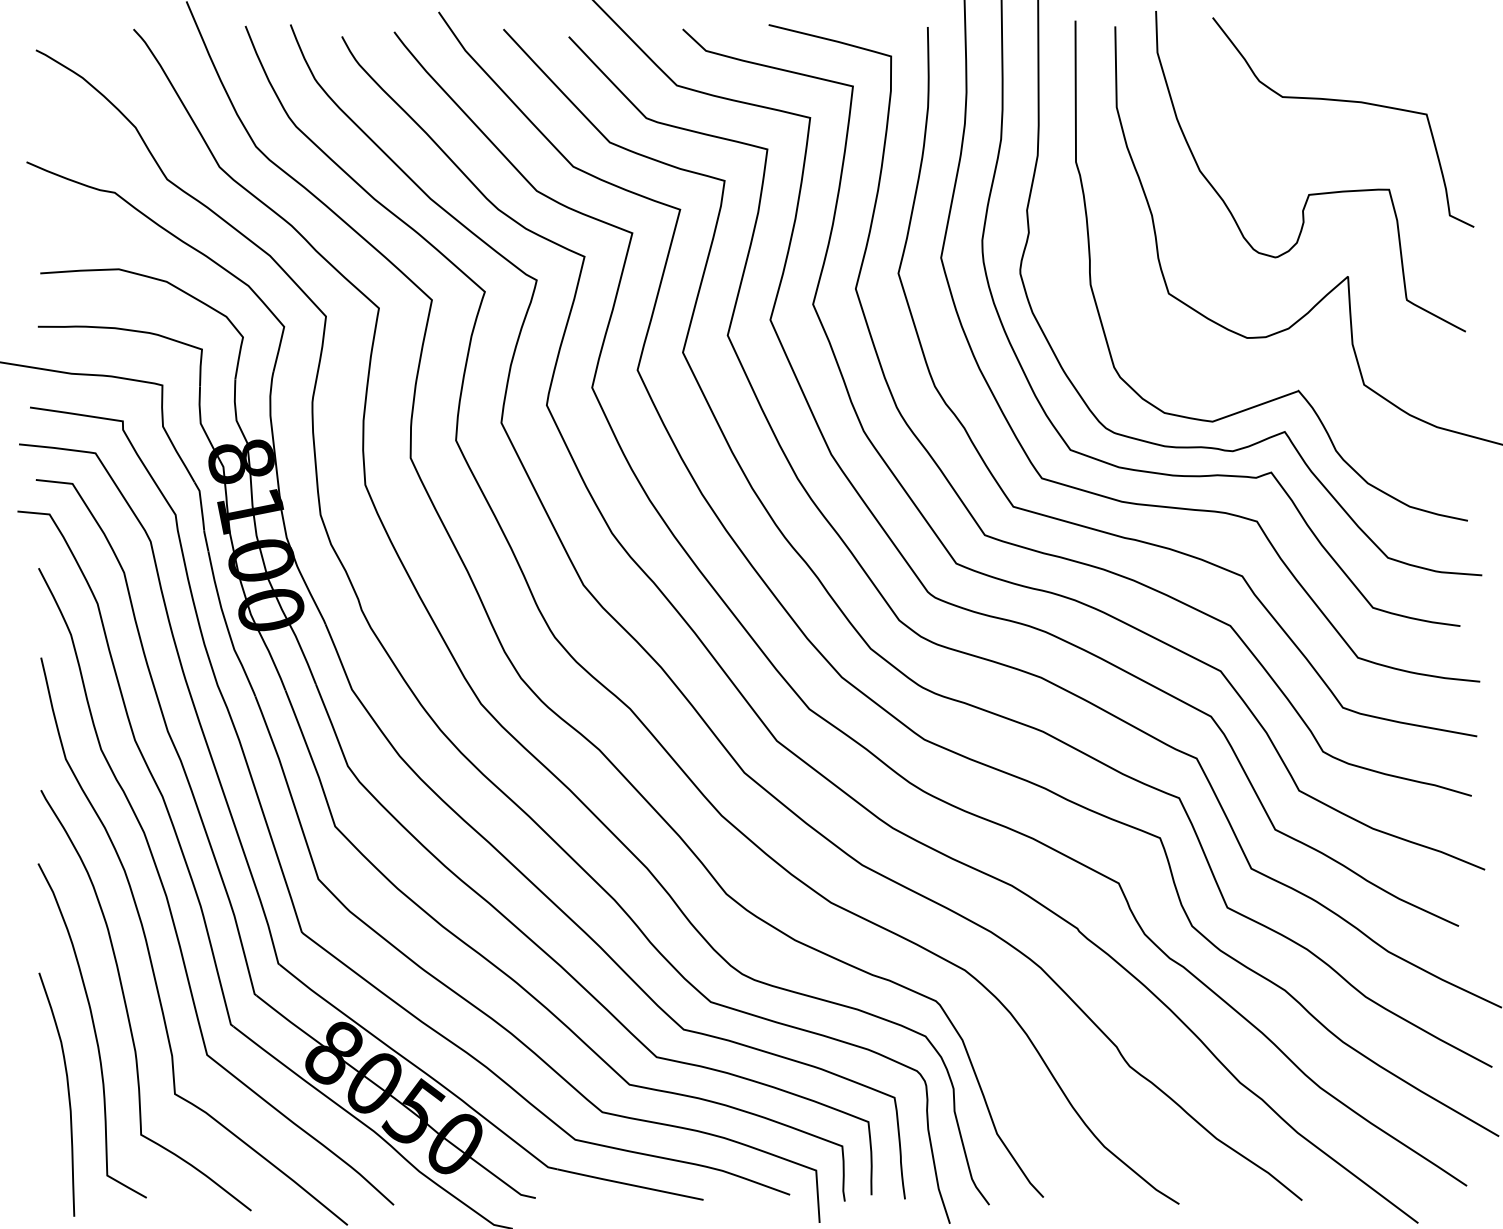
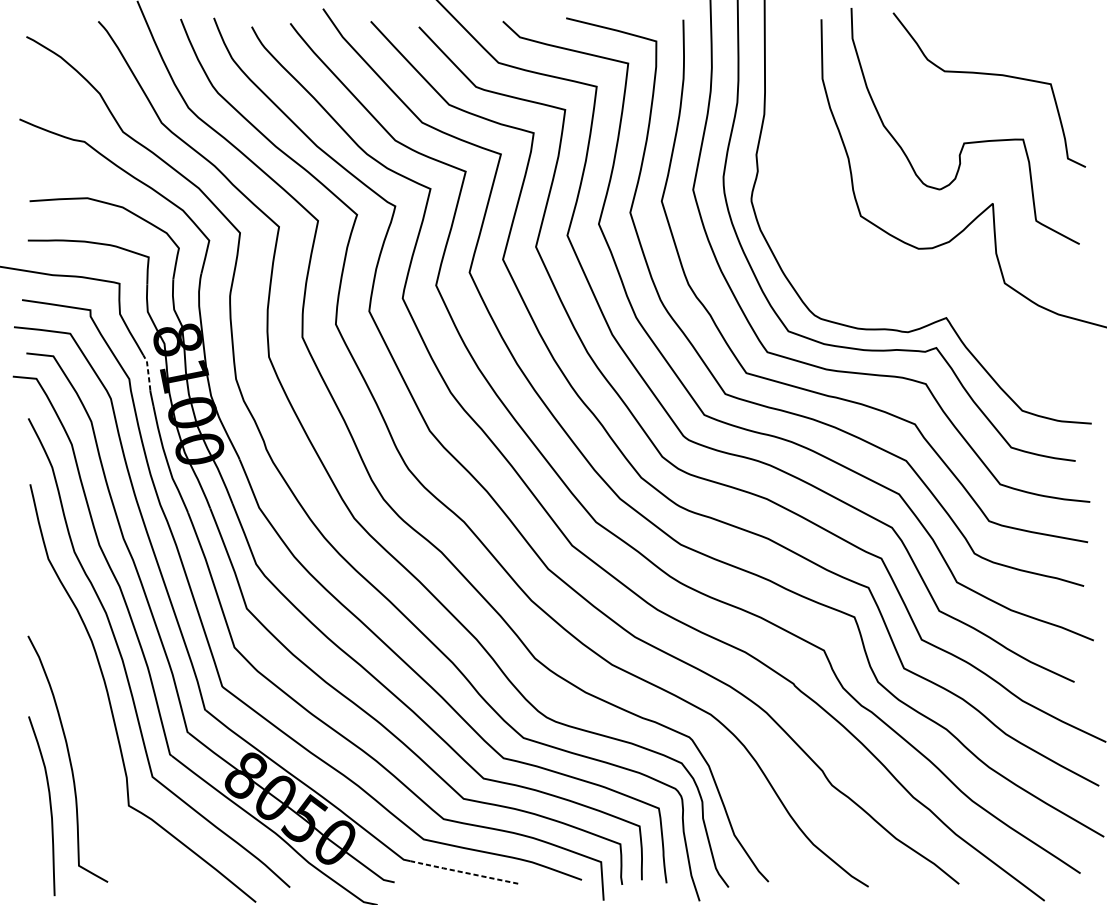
curve: (1298, 389) -> (956, 286), removed
line: (201, 505) -> (148, 372), solid -> dashed
curve: (126, 1002) -> (93, 738), removed
line: (628, 1184) -> (462, 872), solid -> dashed

